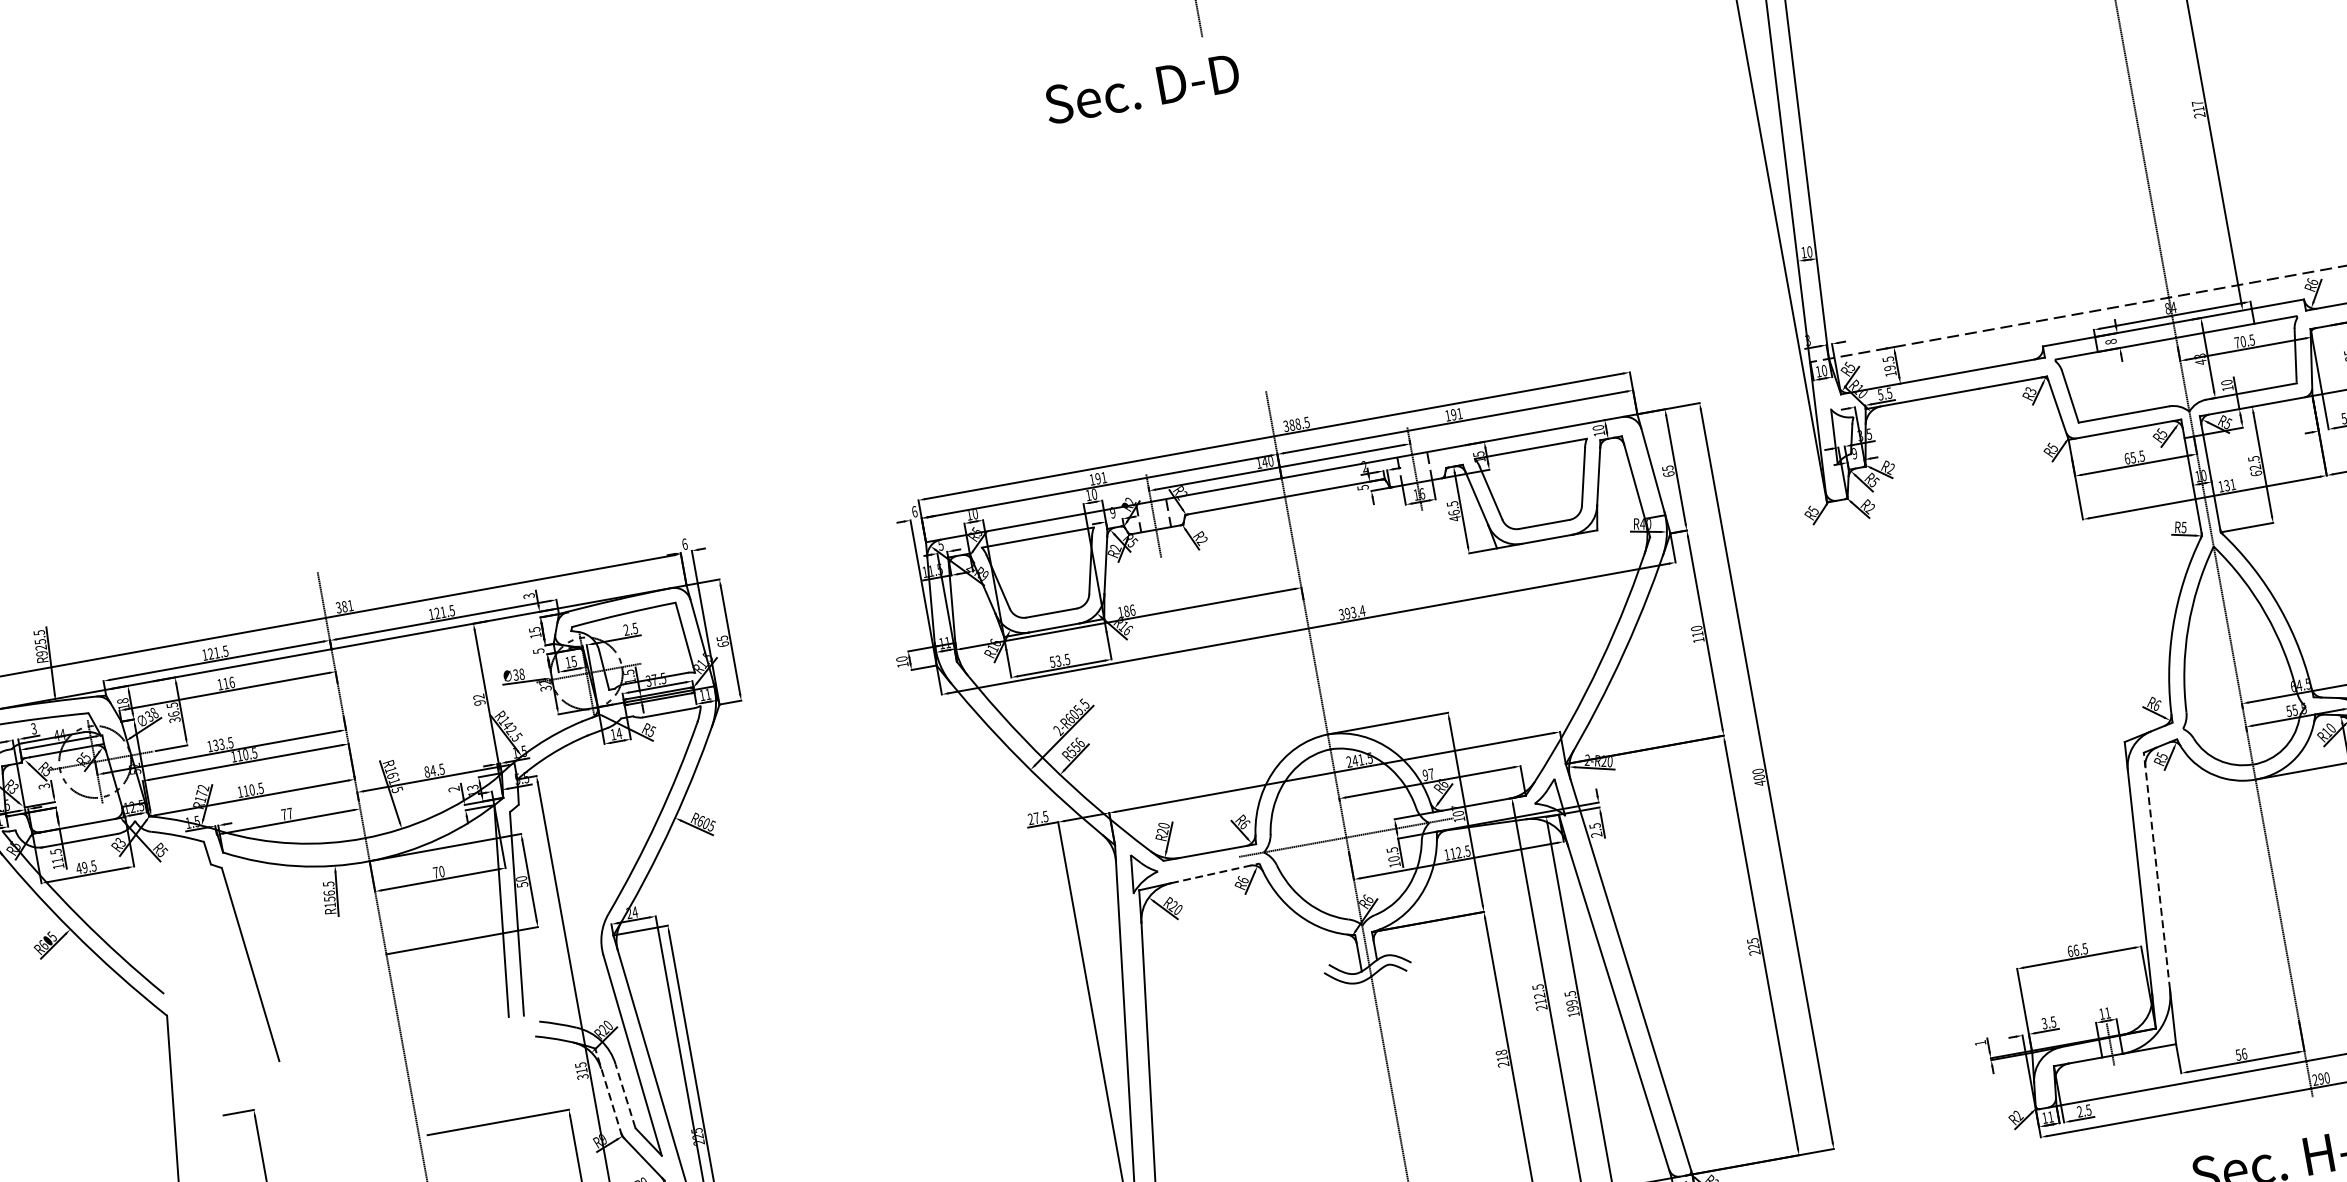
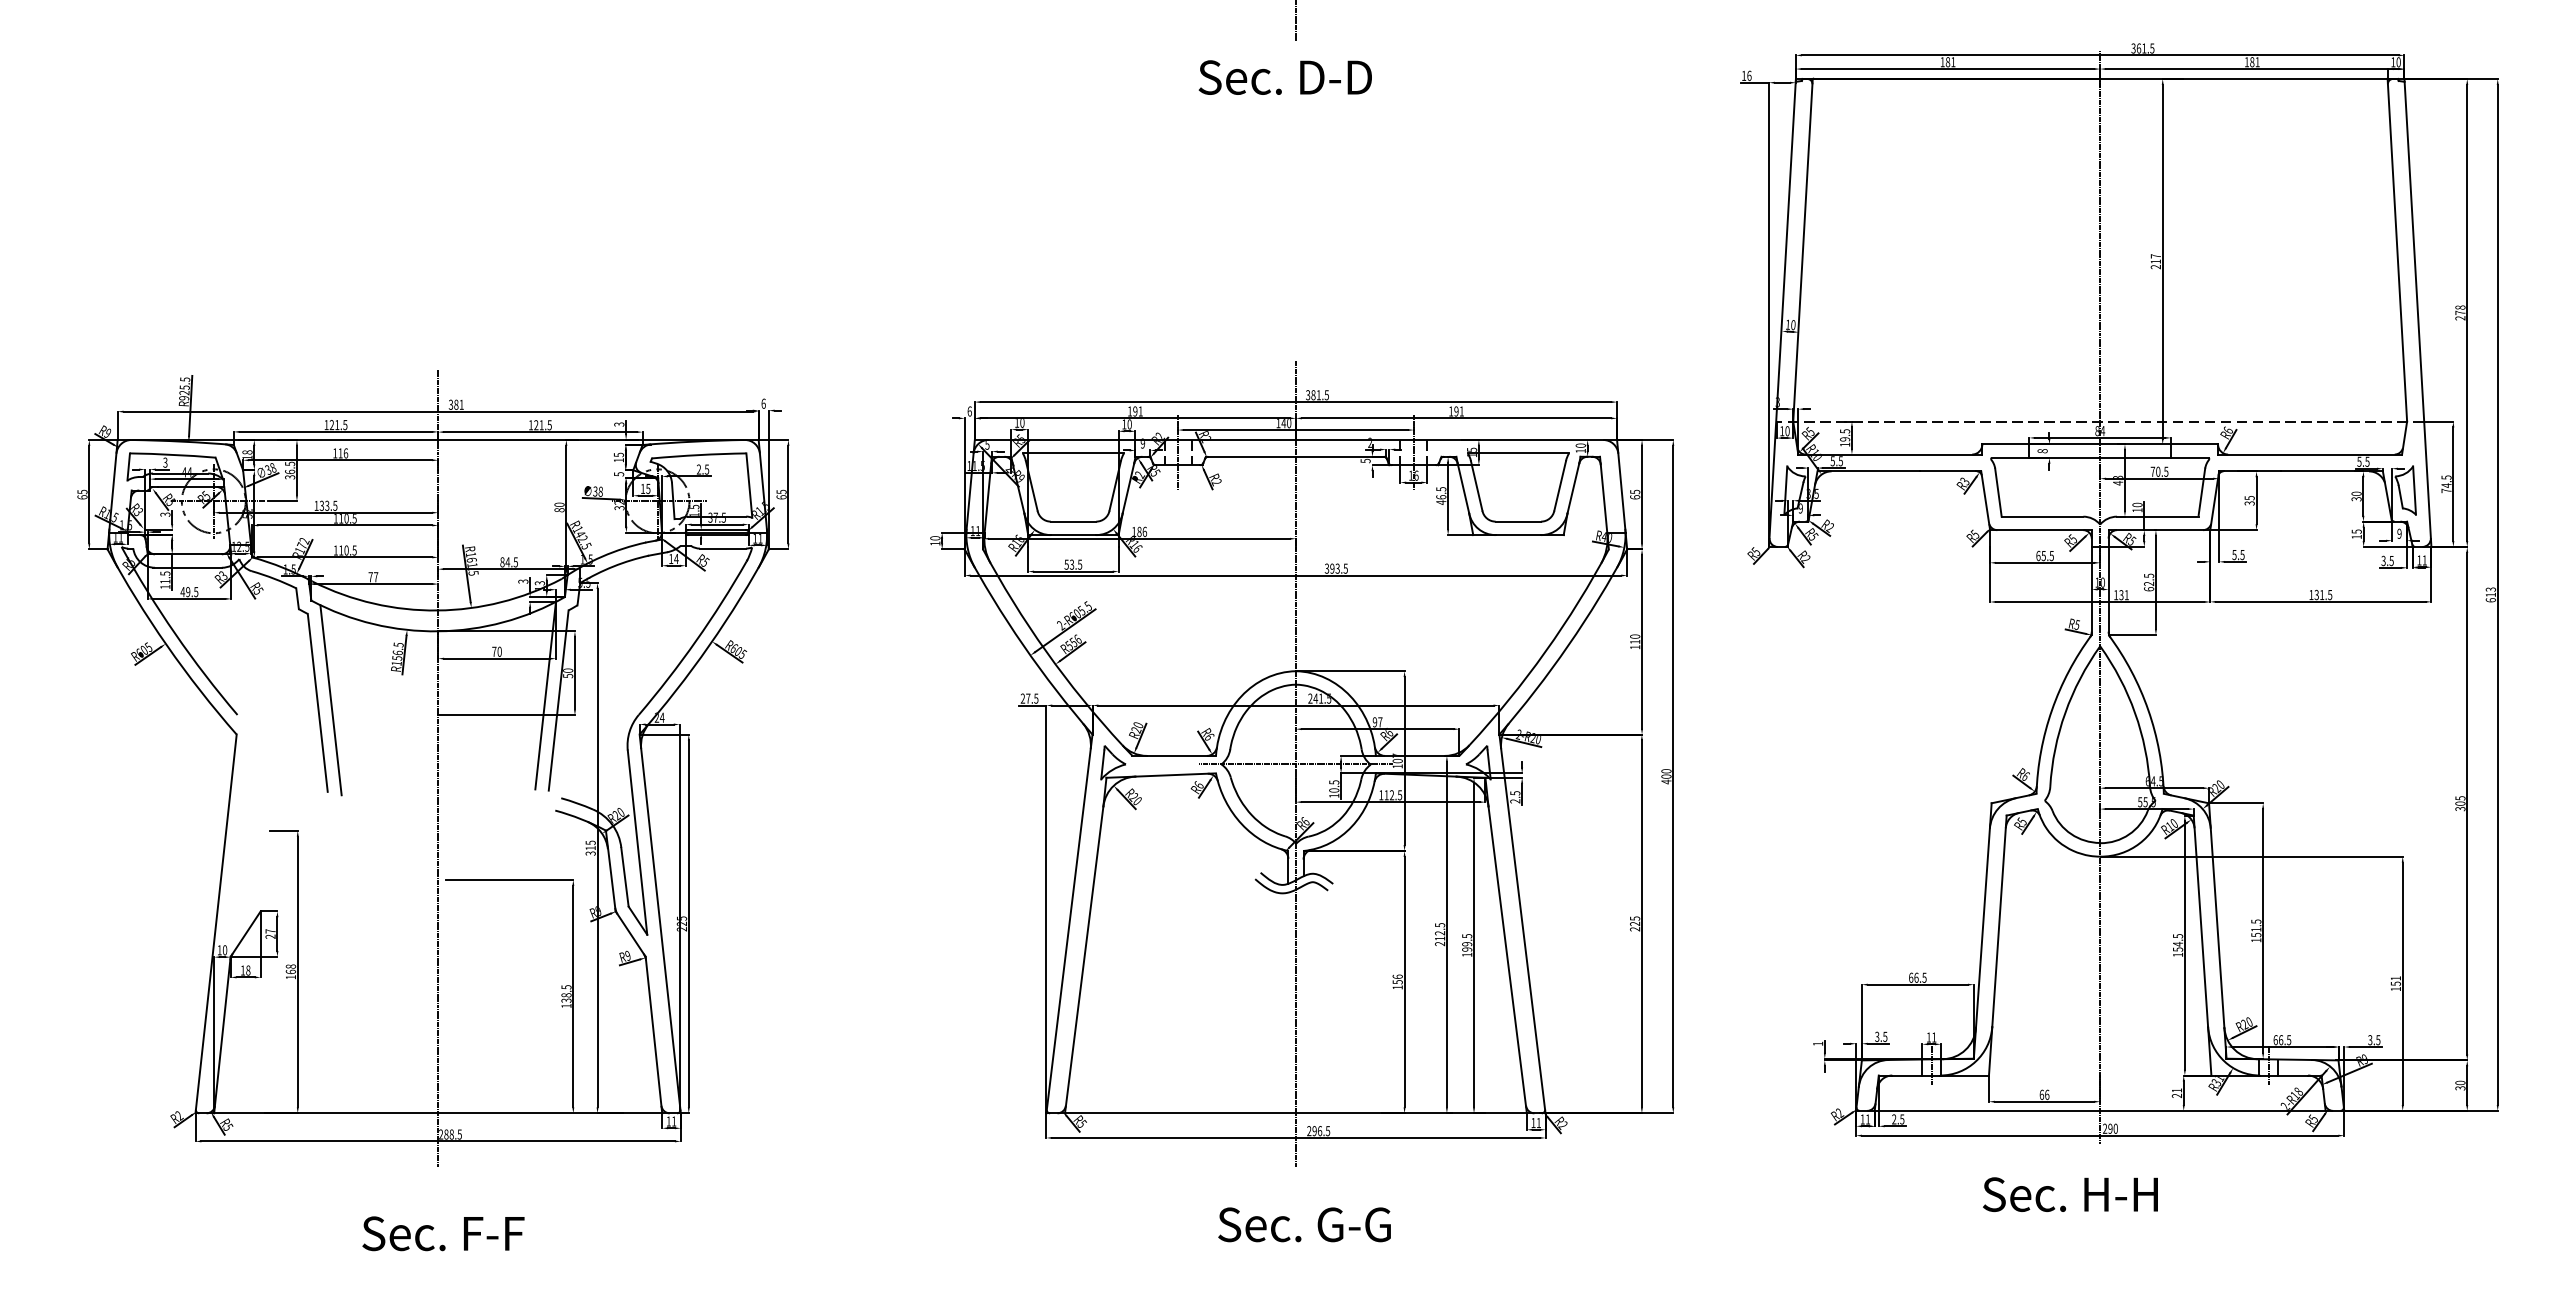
text: (1141, 89) -> (1284, 77), moved
text: (1297, 424) -> (1318, 395), 388.5 -> 381.5
text: (1362, 610) -> (1345, 568), 393.4 -> 393.5
text: (479, 699) -> (559, 507), 92 -> 80
text: (454, 789) -> (523, 581), 2 -> 3
line: (2157, 871) -> (1999, 921), dashed -> solid
line: (1216, 872) -> (1176, 774), dashed -> solid
line: (264, 959) -> (330, 700), added
text: (2238, 1054) -> (2041, 1094), 56 -> 66
text: (1502, 1057) -> (1397, 981), 218 -> 156
line: (608, 1091) -> (610, 870), dashed -> solid
line: (624, 1095) -> (624, 876), dashed -> solid

